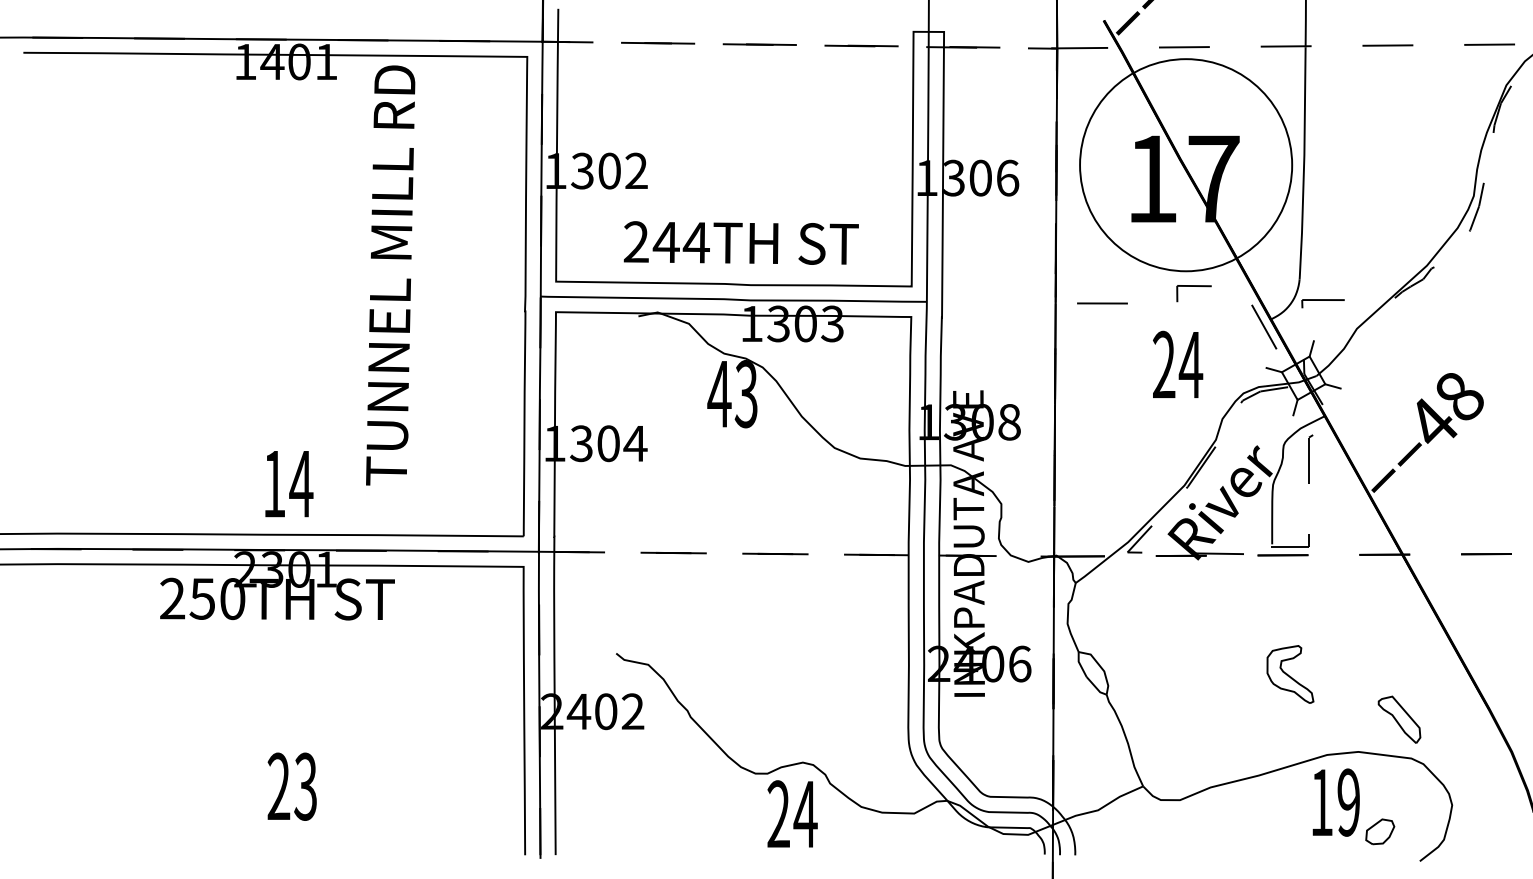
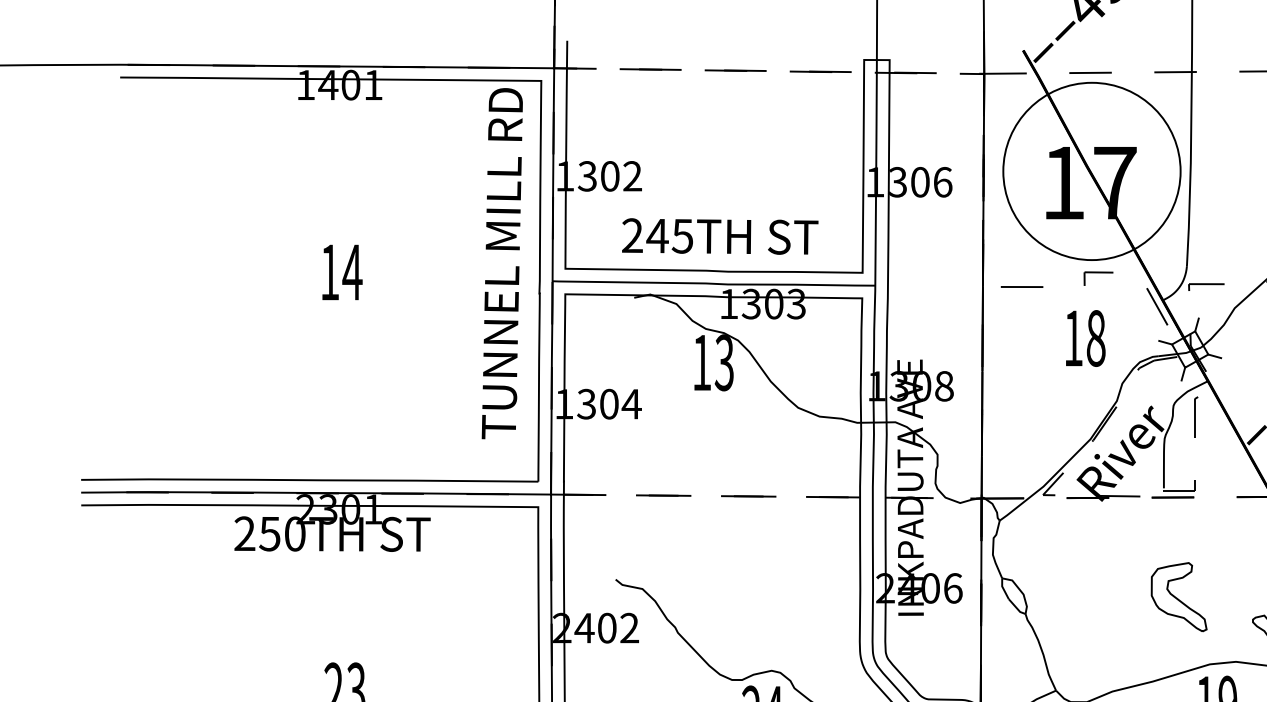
text: (695, 242) -> (681, 236), 244TH -> 245TH
text: (390, 275) -> (502, 263), moved
text: (1178, 364) -> (1085, 338), 24 -> 18
text: (719, 394) -> (701, 363), 43 -> 13
text: (289, 484) -> (342, 272), moved
part: (1290, 674) -> (1179, 597), size x1.43

